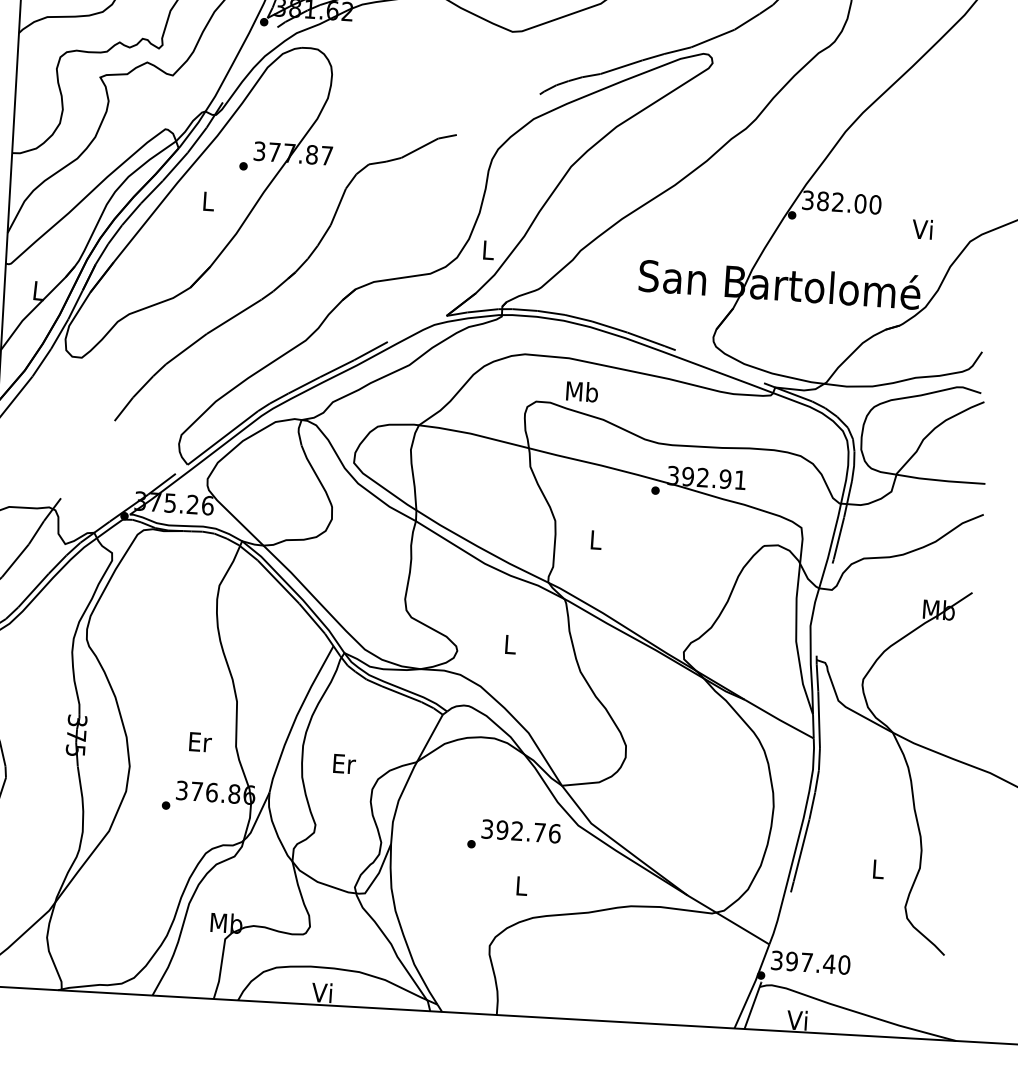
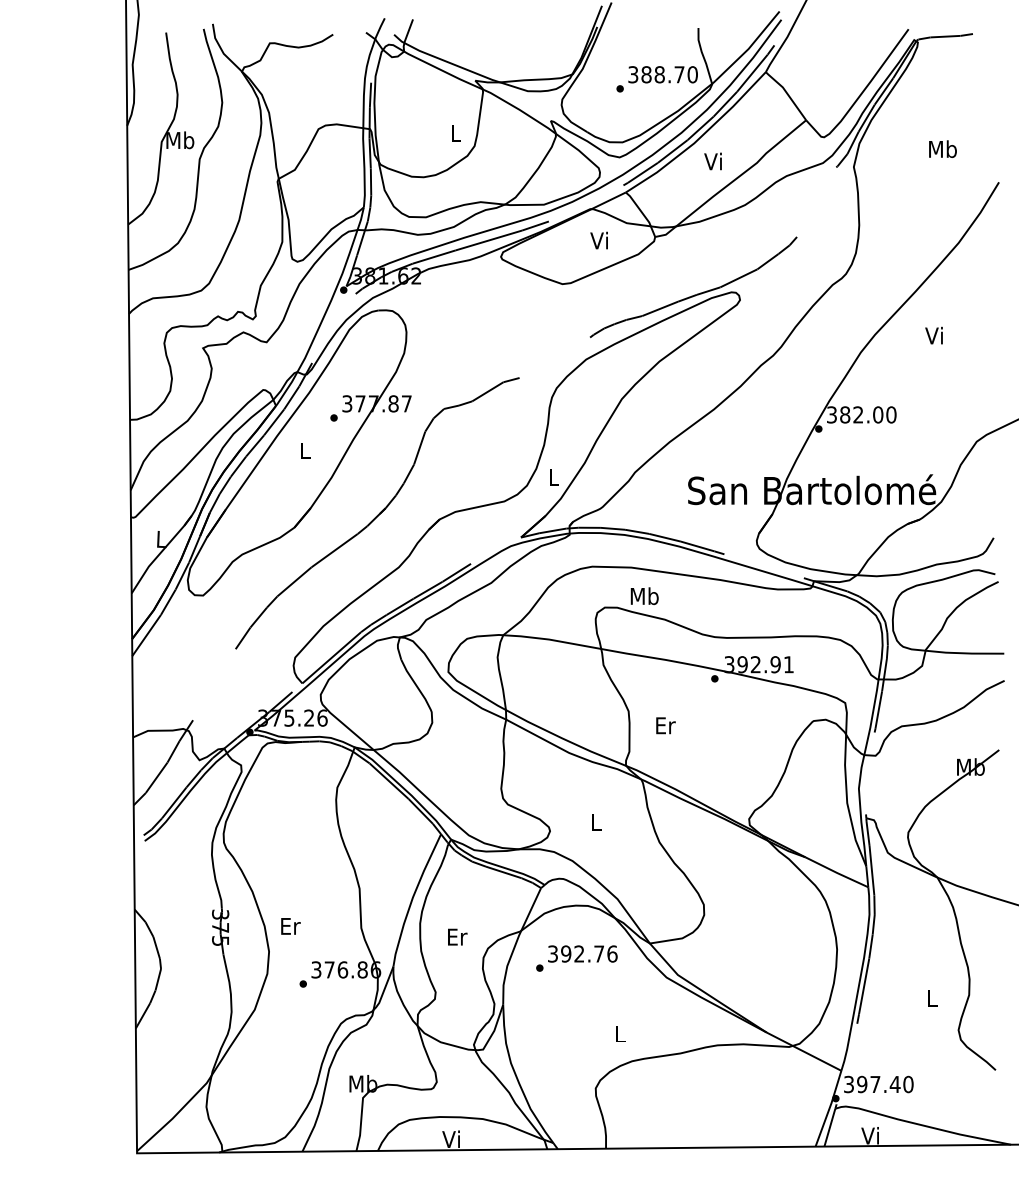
text: (921, 229) -> (933, 335), moved
text: (596, 539) -> (665, 725), L -> Er
text: (200, 742) -> (290, 926), moved
text: (513, 836) -> (576, 958), moved

